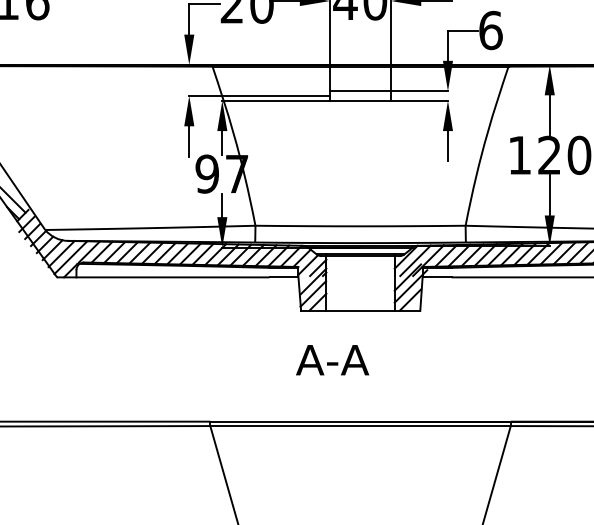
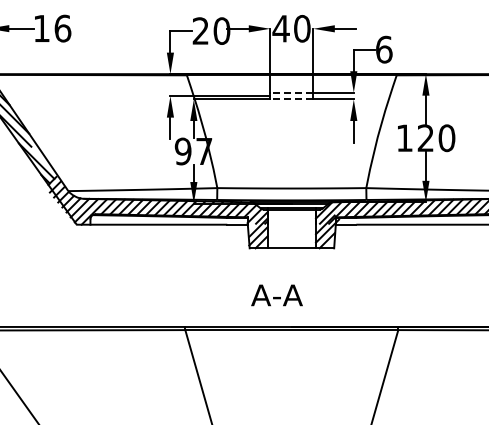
line: (360, 90) -> (291, 92), solid -> dashed
line: (360, 100) -> (291, 99), solid -> dashed
text: (331, 360) -> (276, 295), moved

